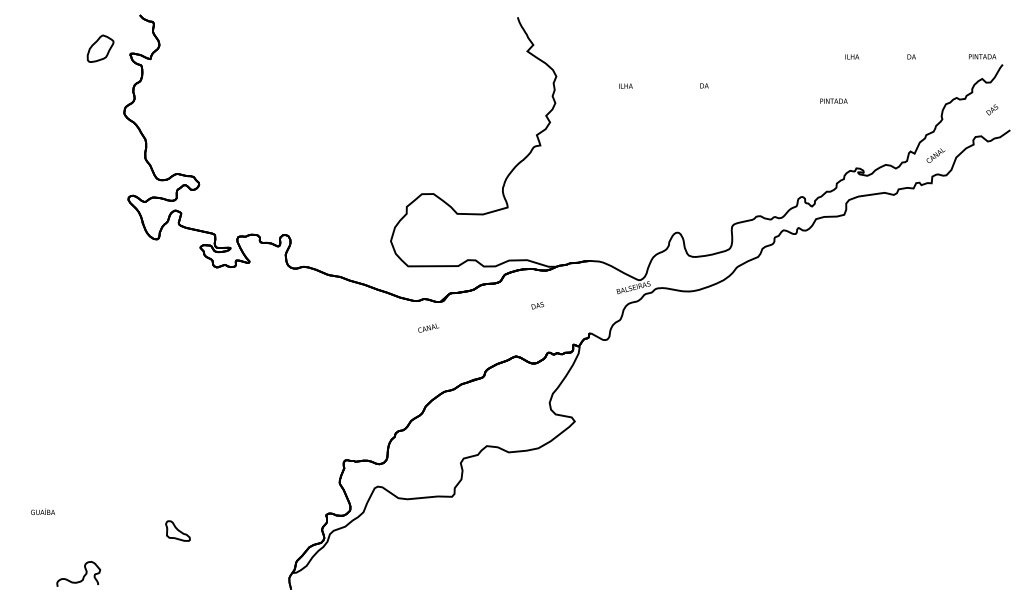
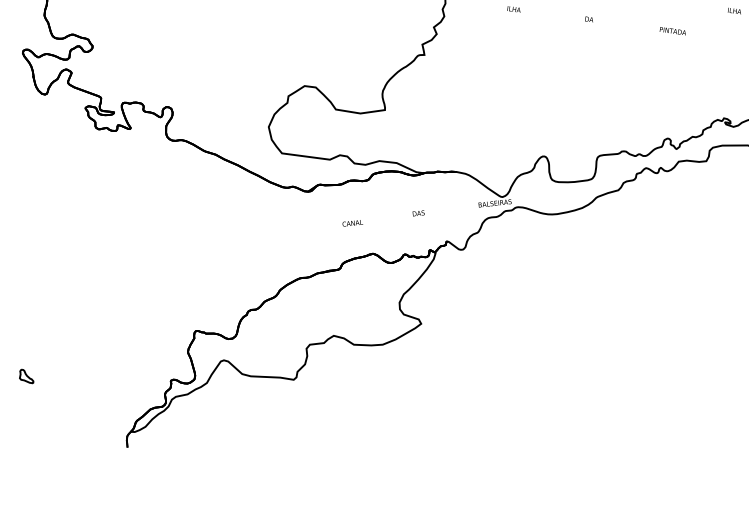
text: (833, 100) -> (672, 30), moved
text: (537, 305) -> (418, 213), moved
text: (428, 327) -> (352, 222), moved
part: (177, 530) -> (26, 376), size x0.62

